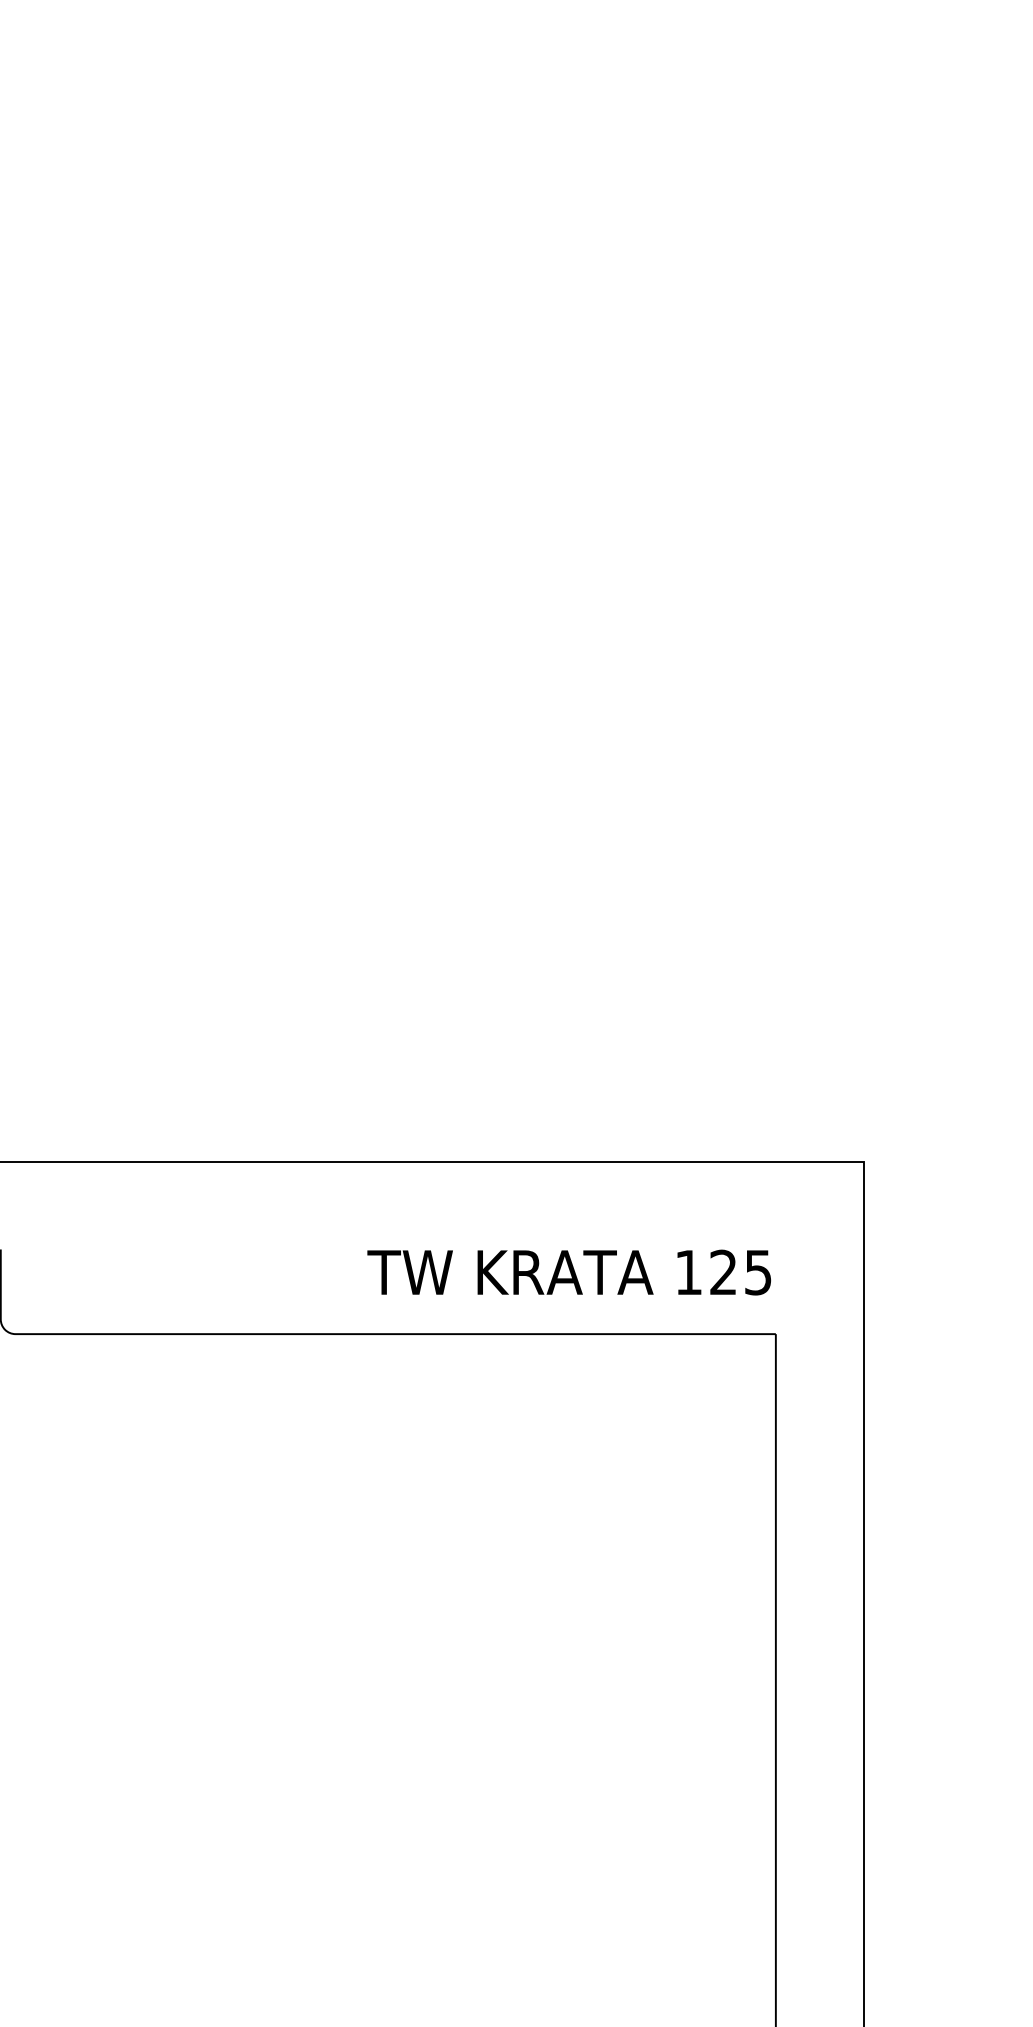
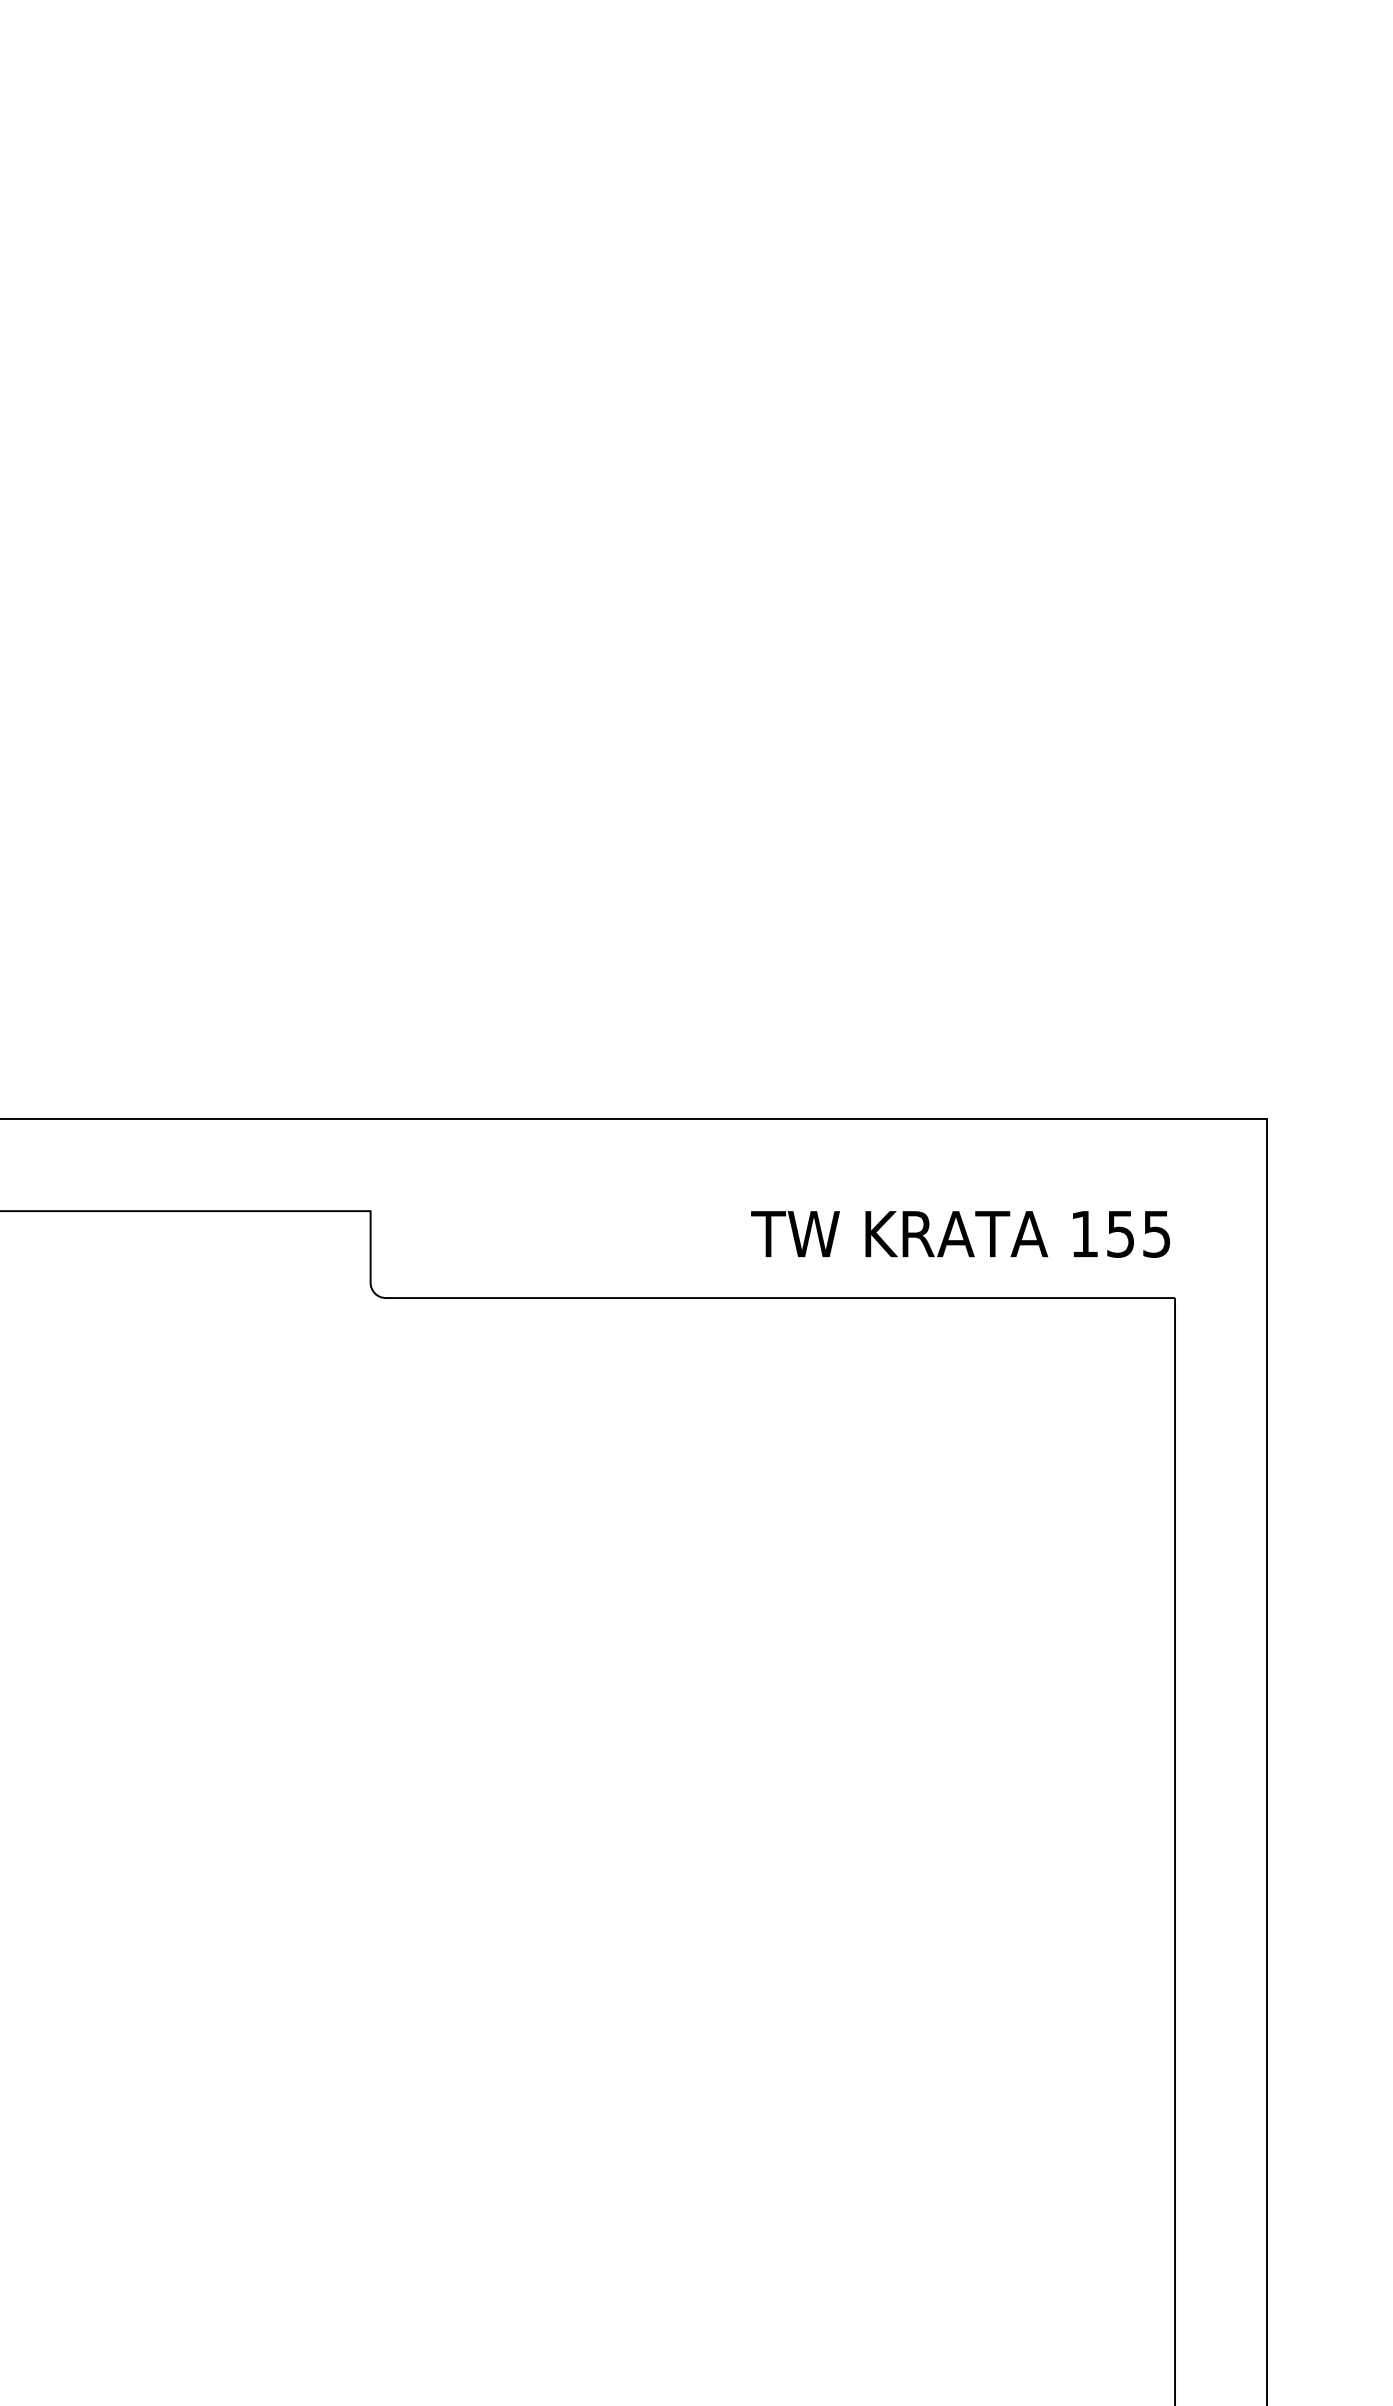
text: (723, 1271) -> (1120, 1233), 125 -> 155

